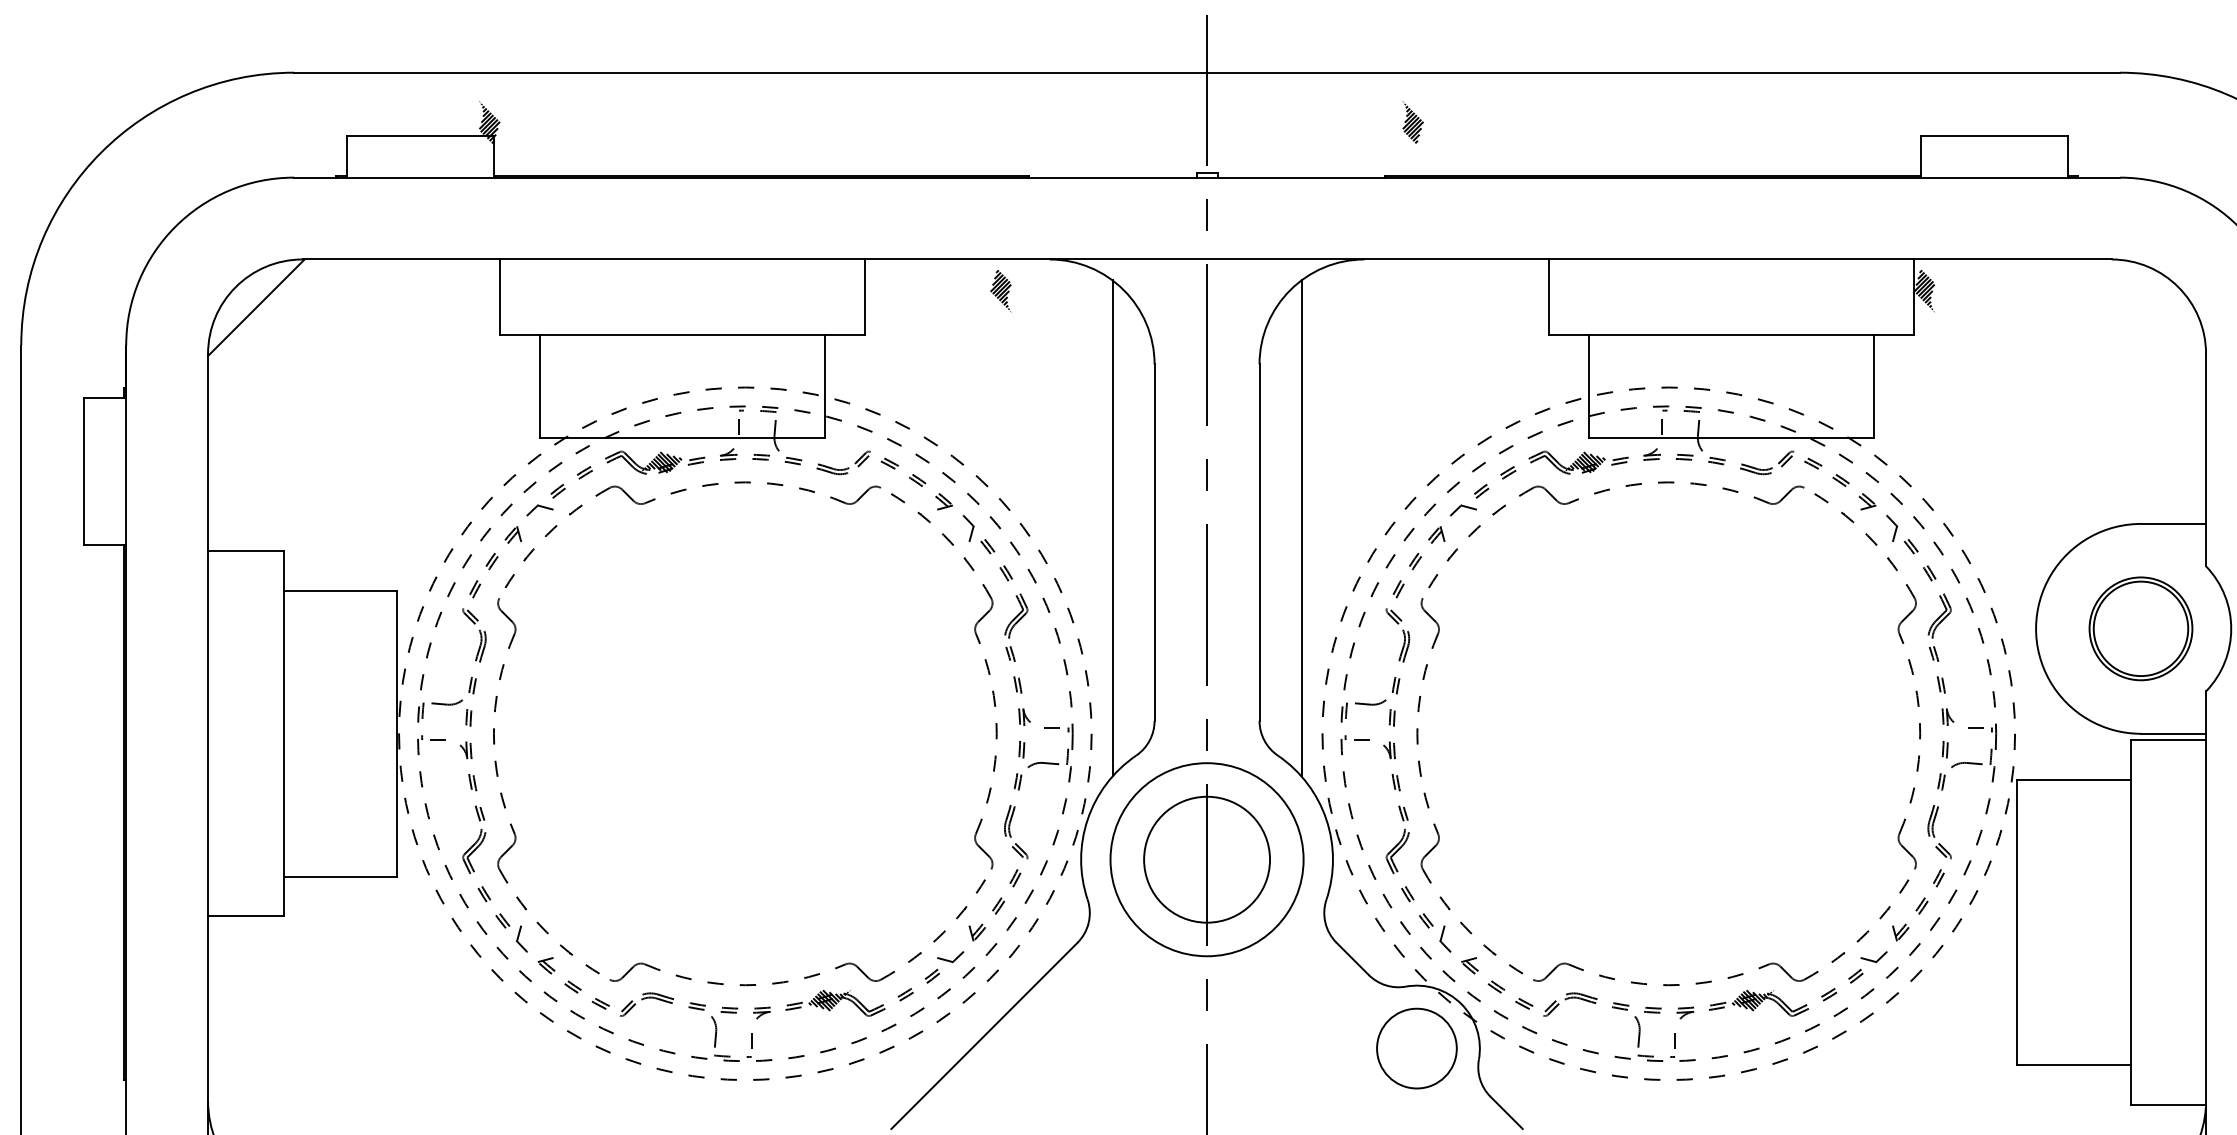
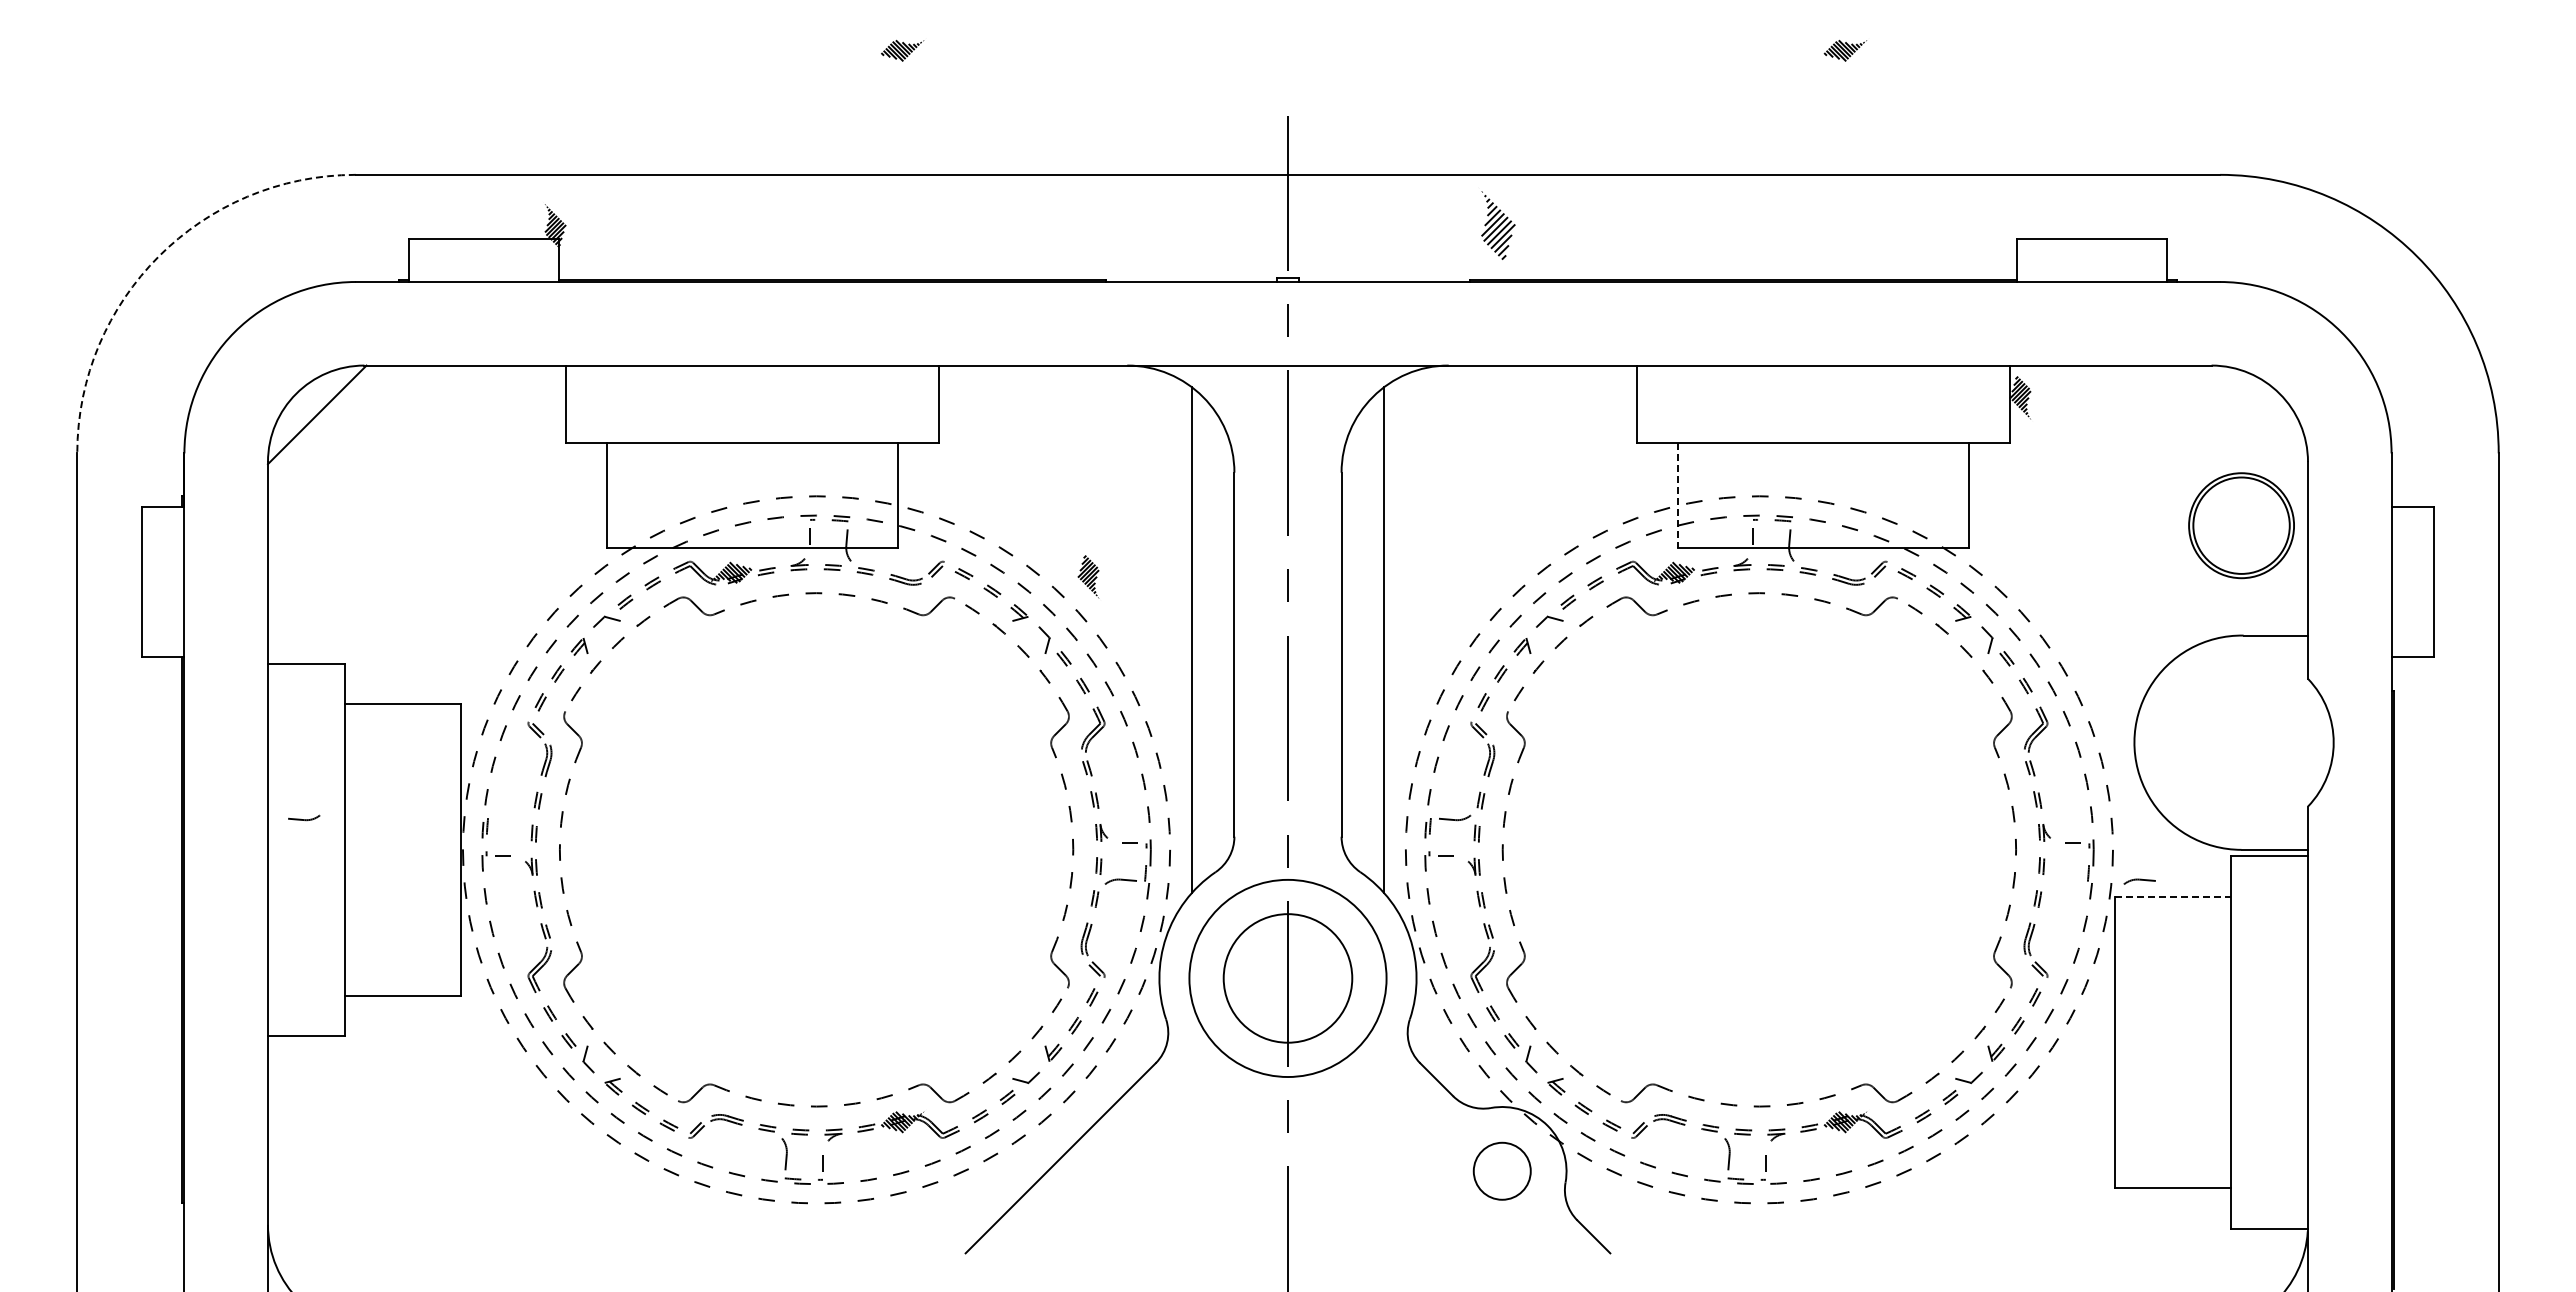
part: (1413, 122) -> (1498, 225), size x1.6
arc: (100, 152) -> (158, 256), solid -> dashed
part: (1000, 290) -> (1088, 576), moved
line: (1589, 386) -> (1678, 495), solid -> dashed
part: (2140, 628) -> (2241, 525), moved
part: (447, 702) -> (304, 817), moved
part: (1966, 764) -> (2139, 881), moved
line: (2074, 780) -> (2173, 897), solid -> dashed
circle: (1417, 1048) -> (1502, 1171), size x0.7

